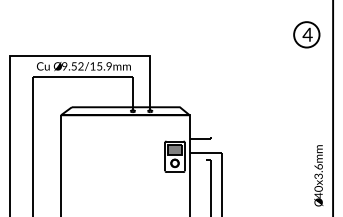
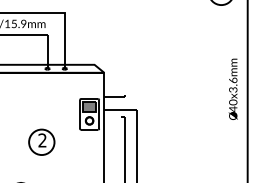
text: (318, 175) -> (233, 89), moved
part: (126, 184) -> (41, 142), added

